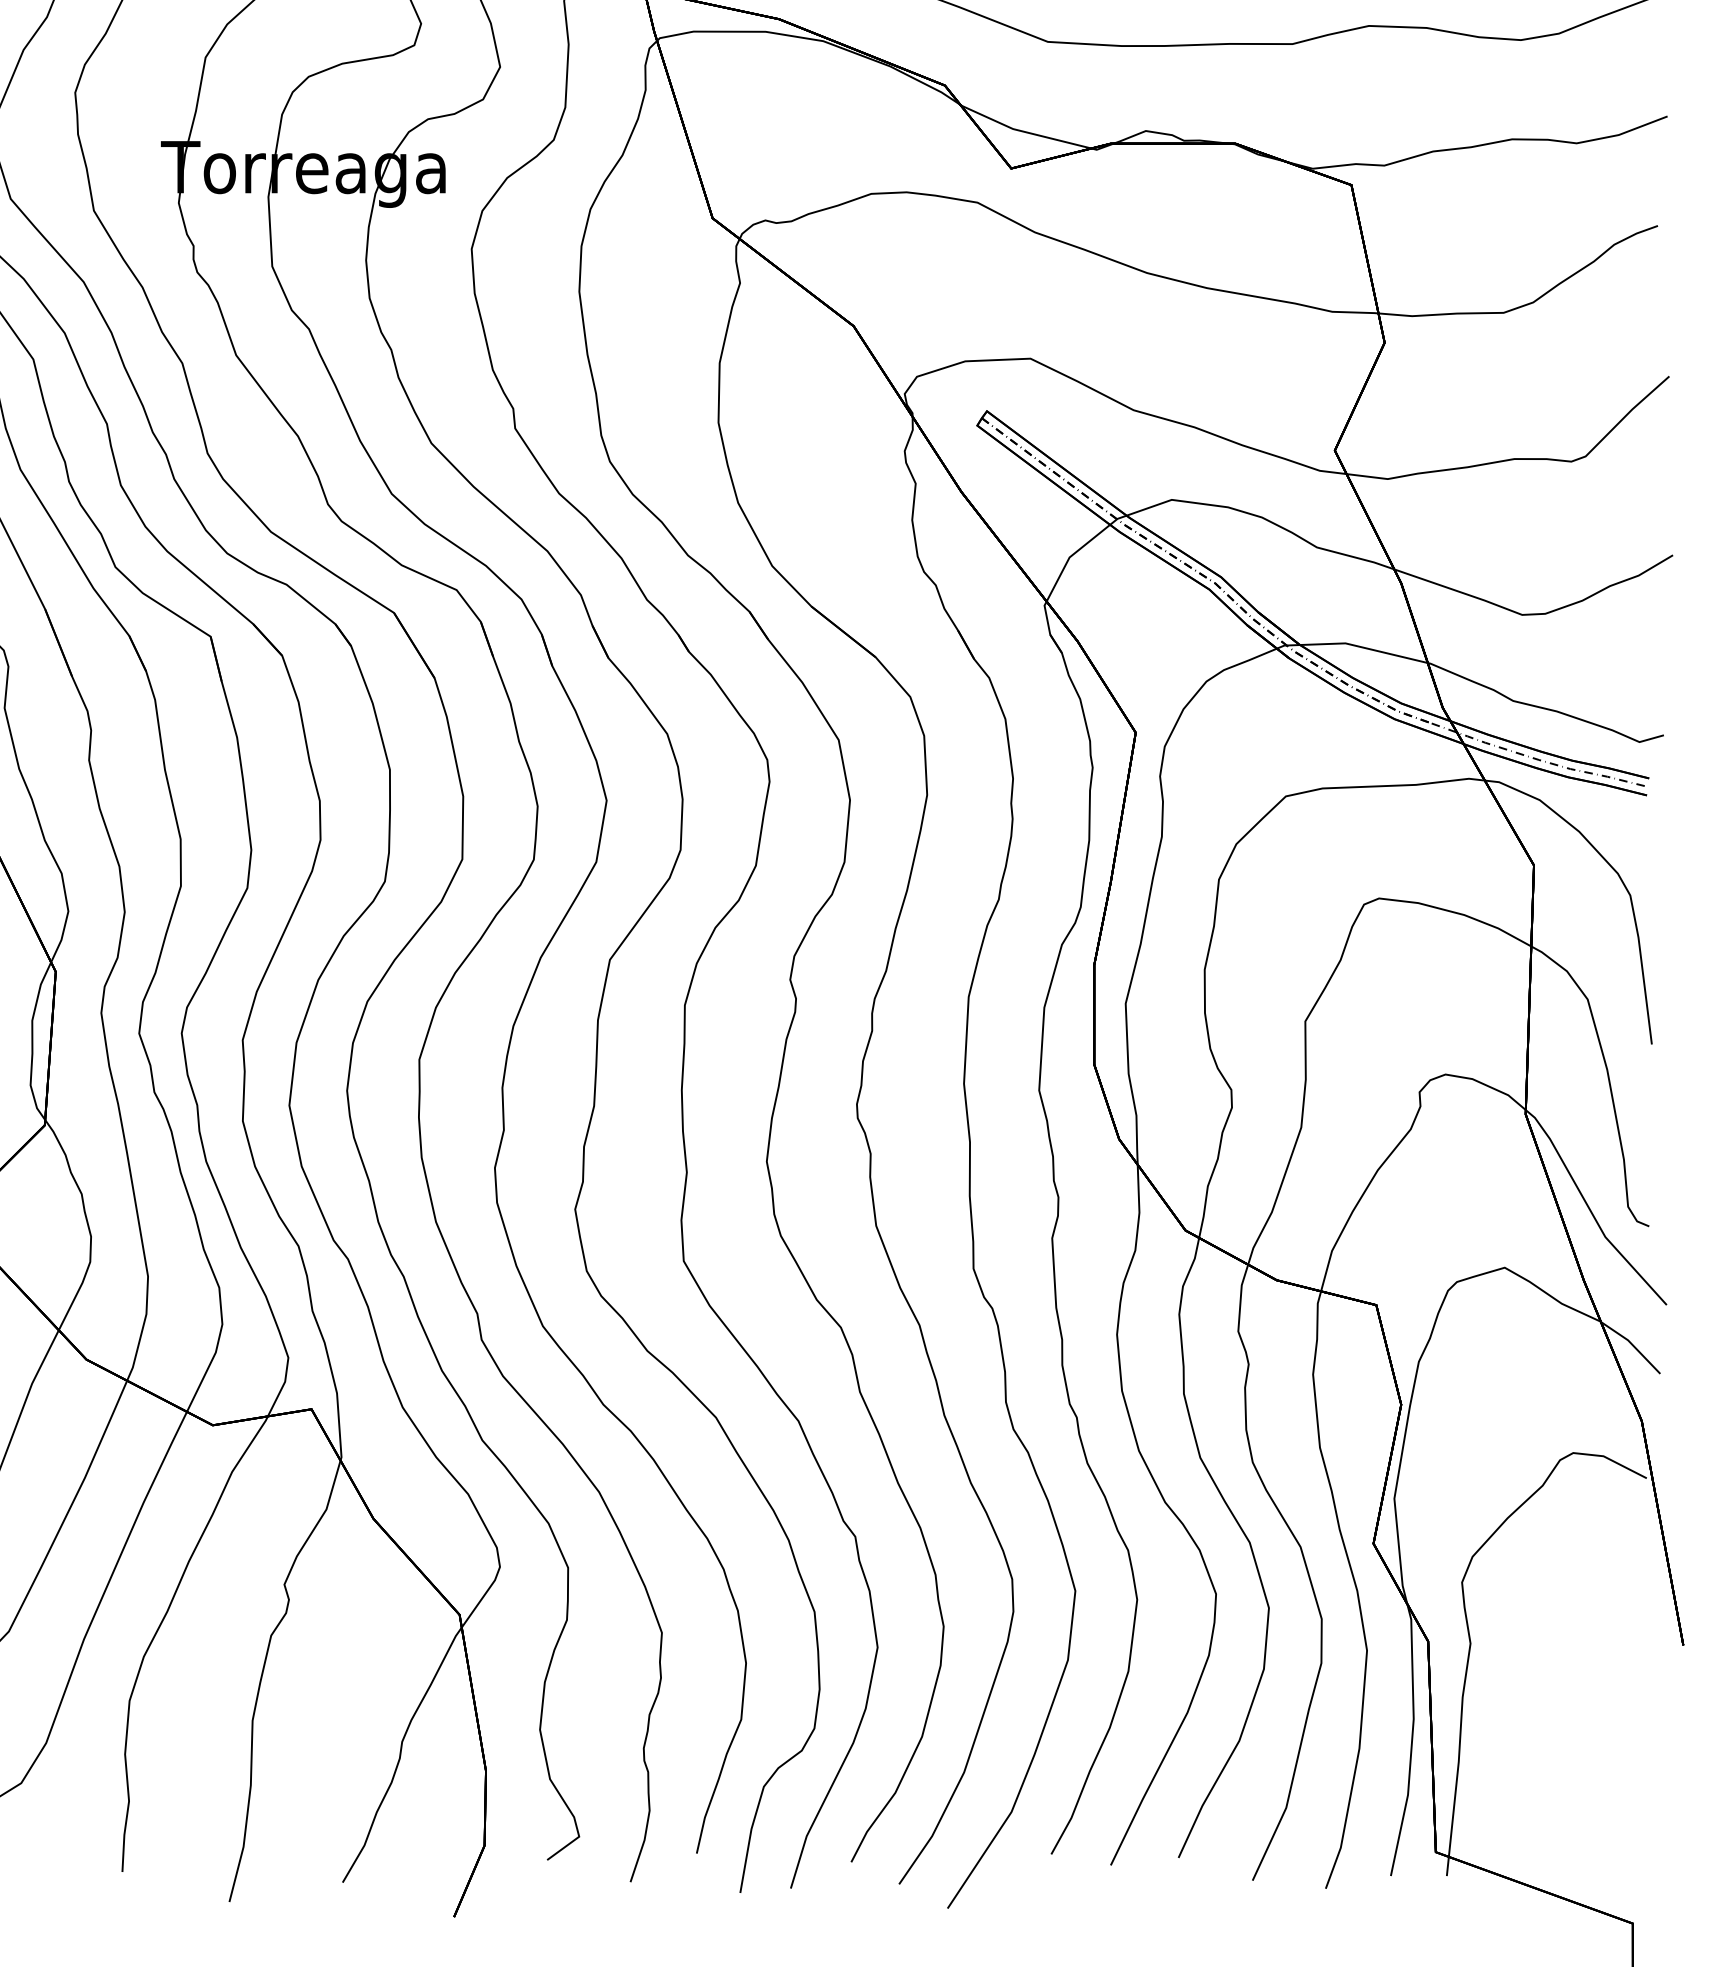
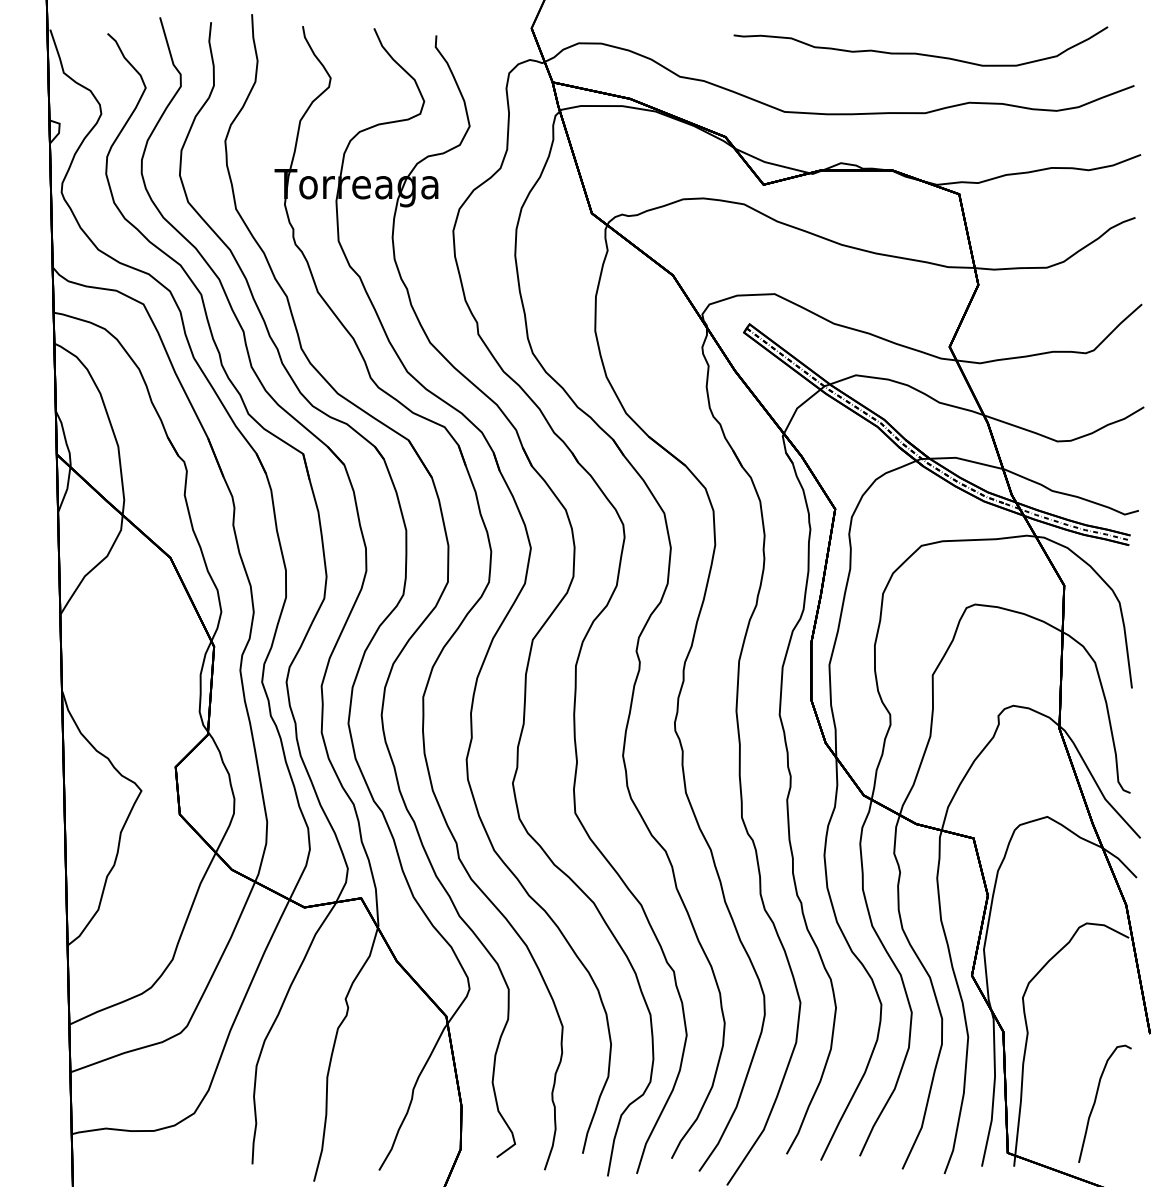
curve: (1590, 1760) -> (1096, 1100), added

